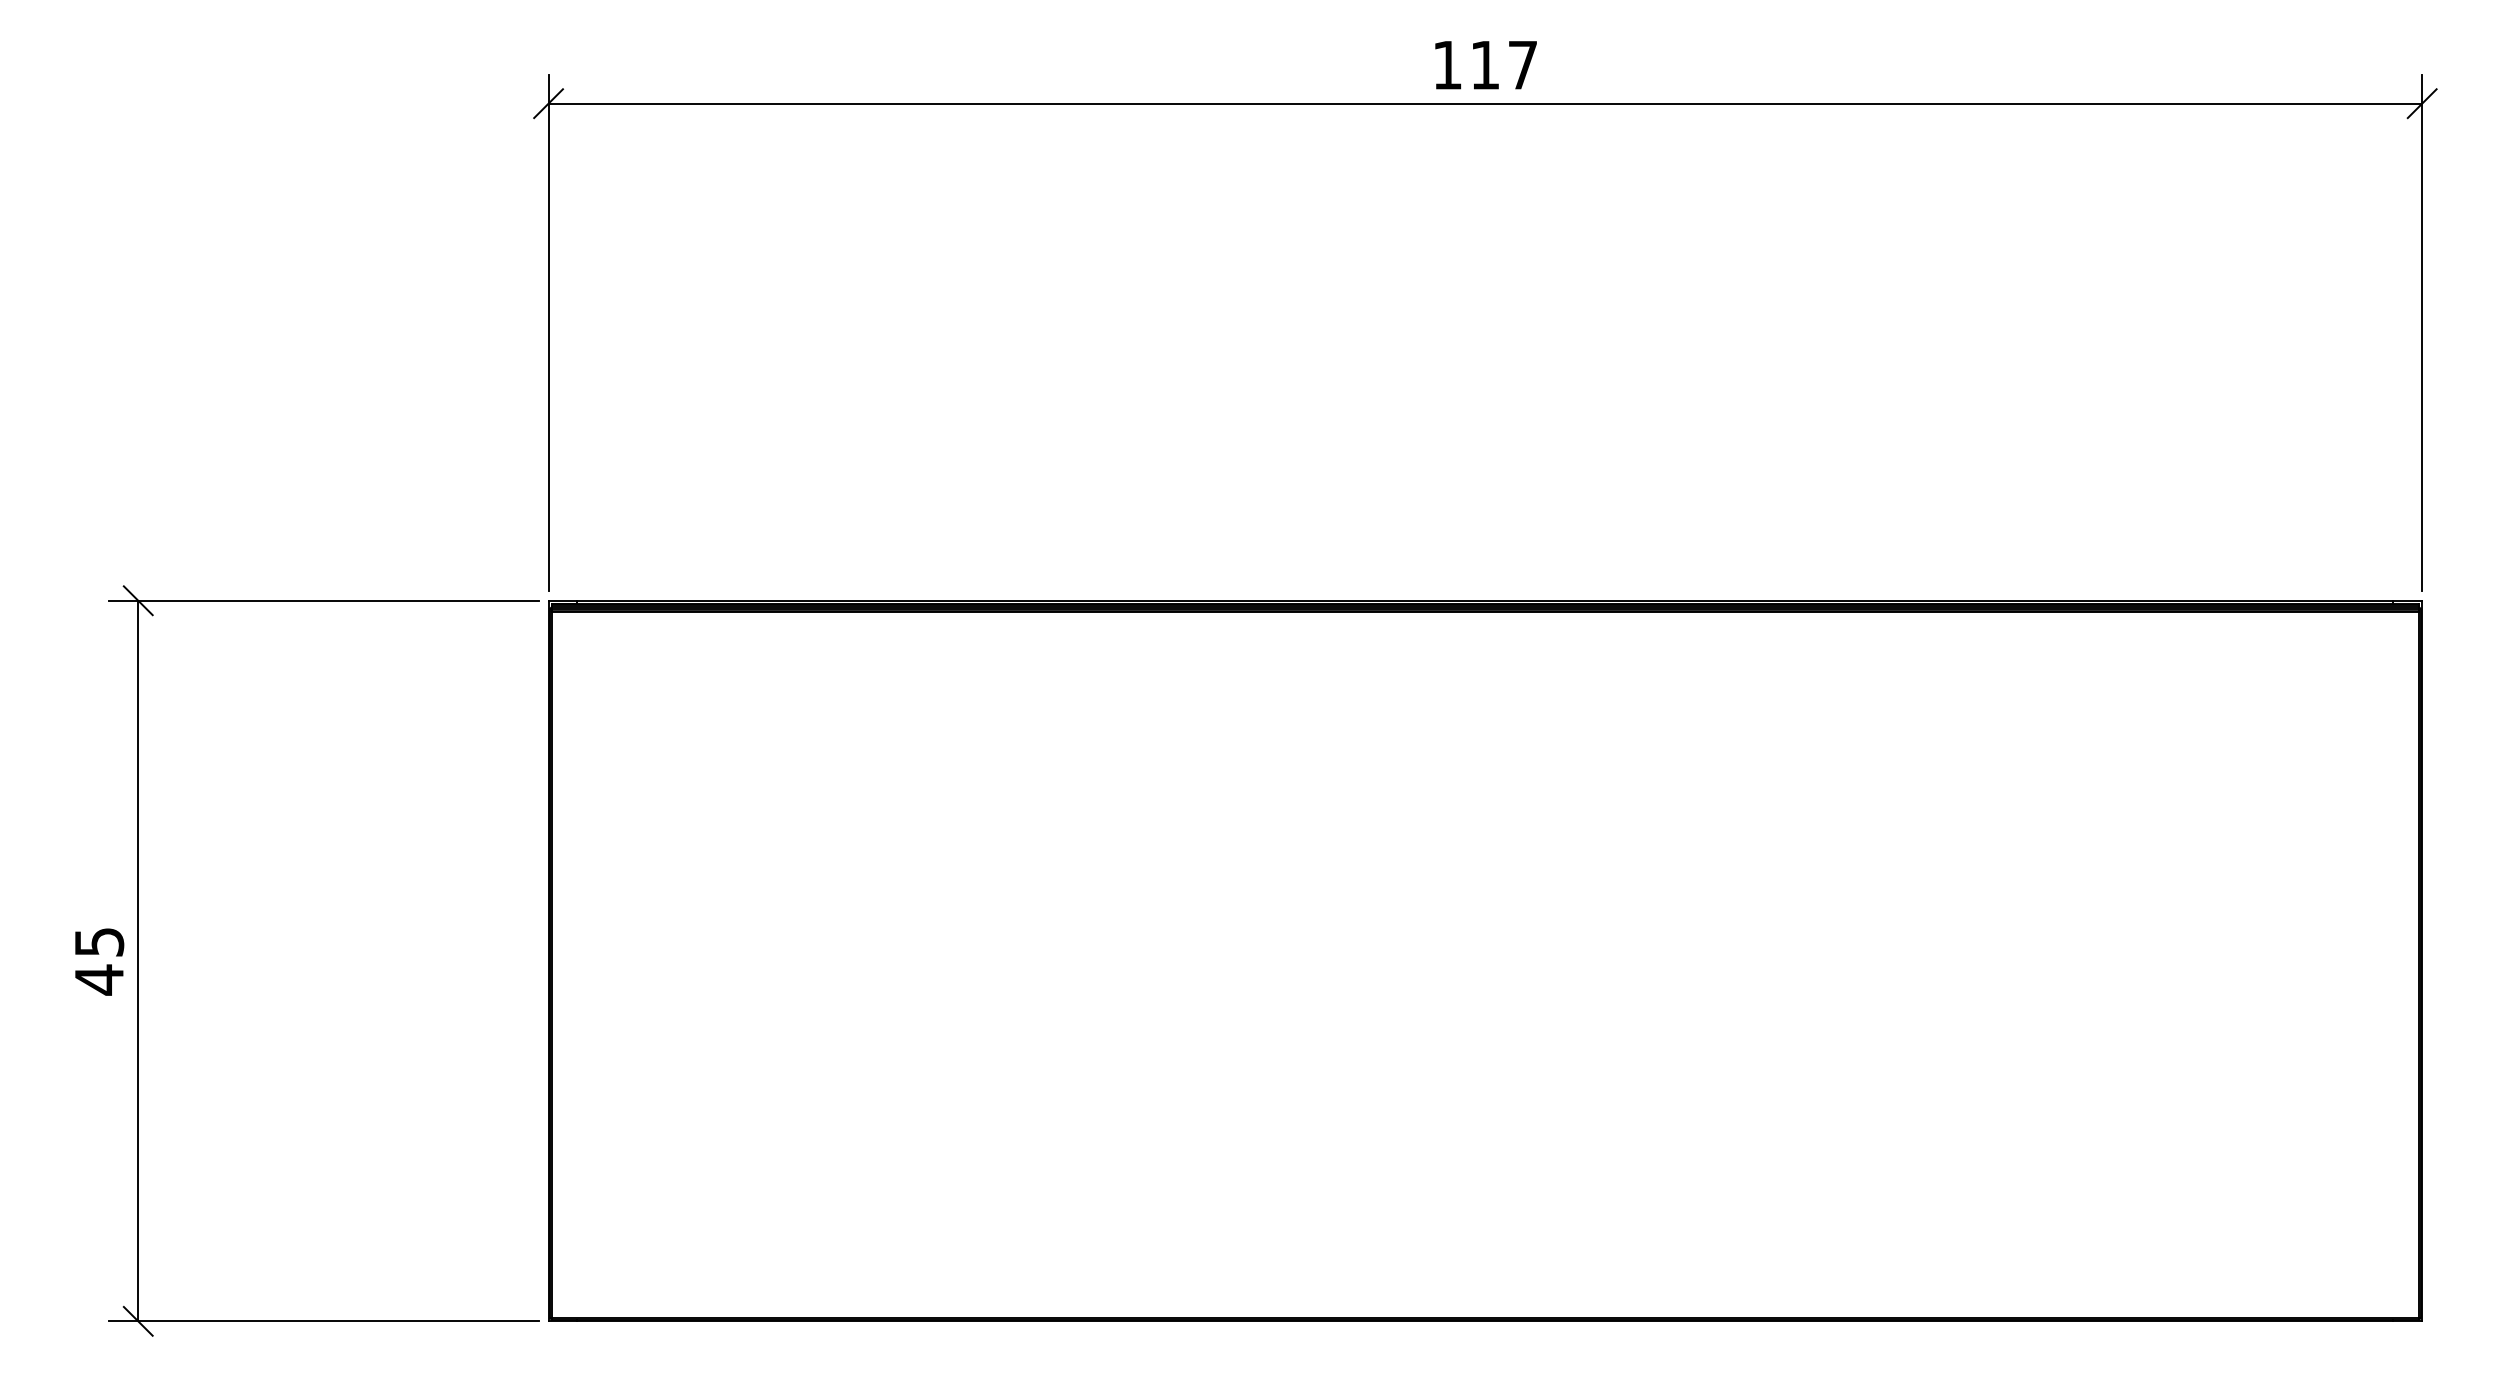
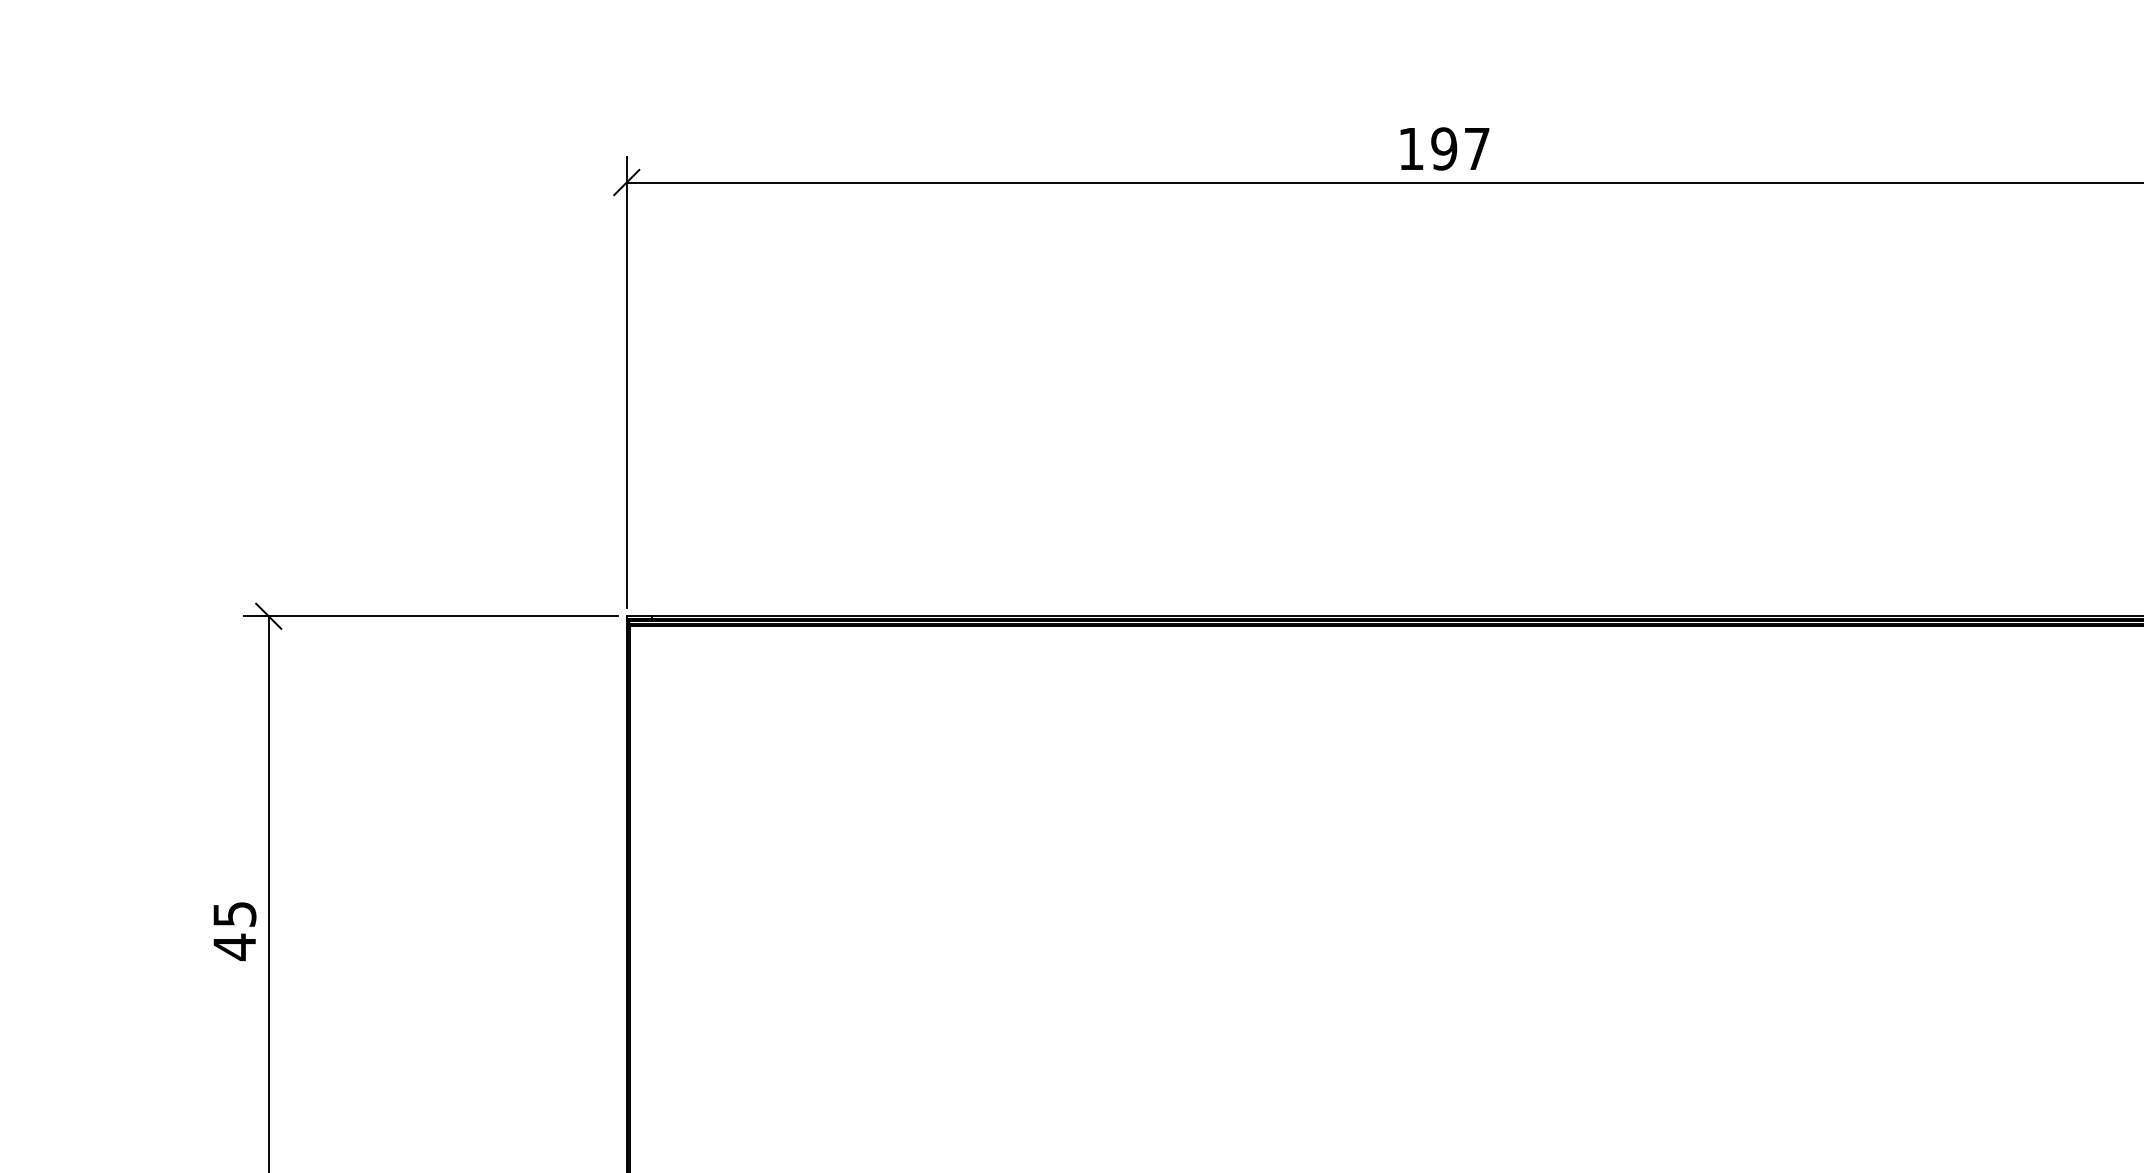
text: (1485, 65) -> (1444, 149), 117 -> 197

